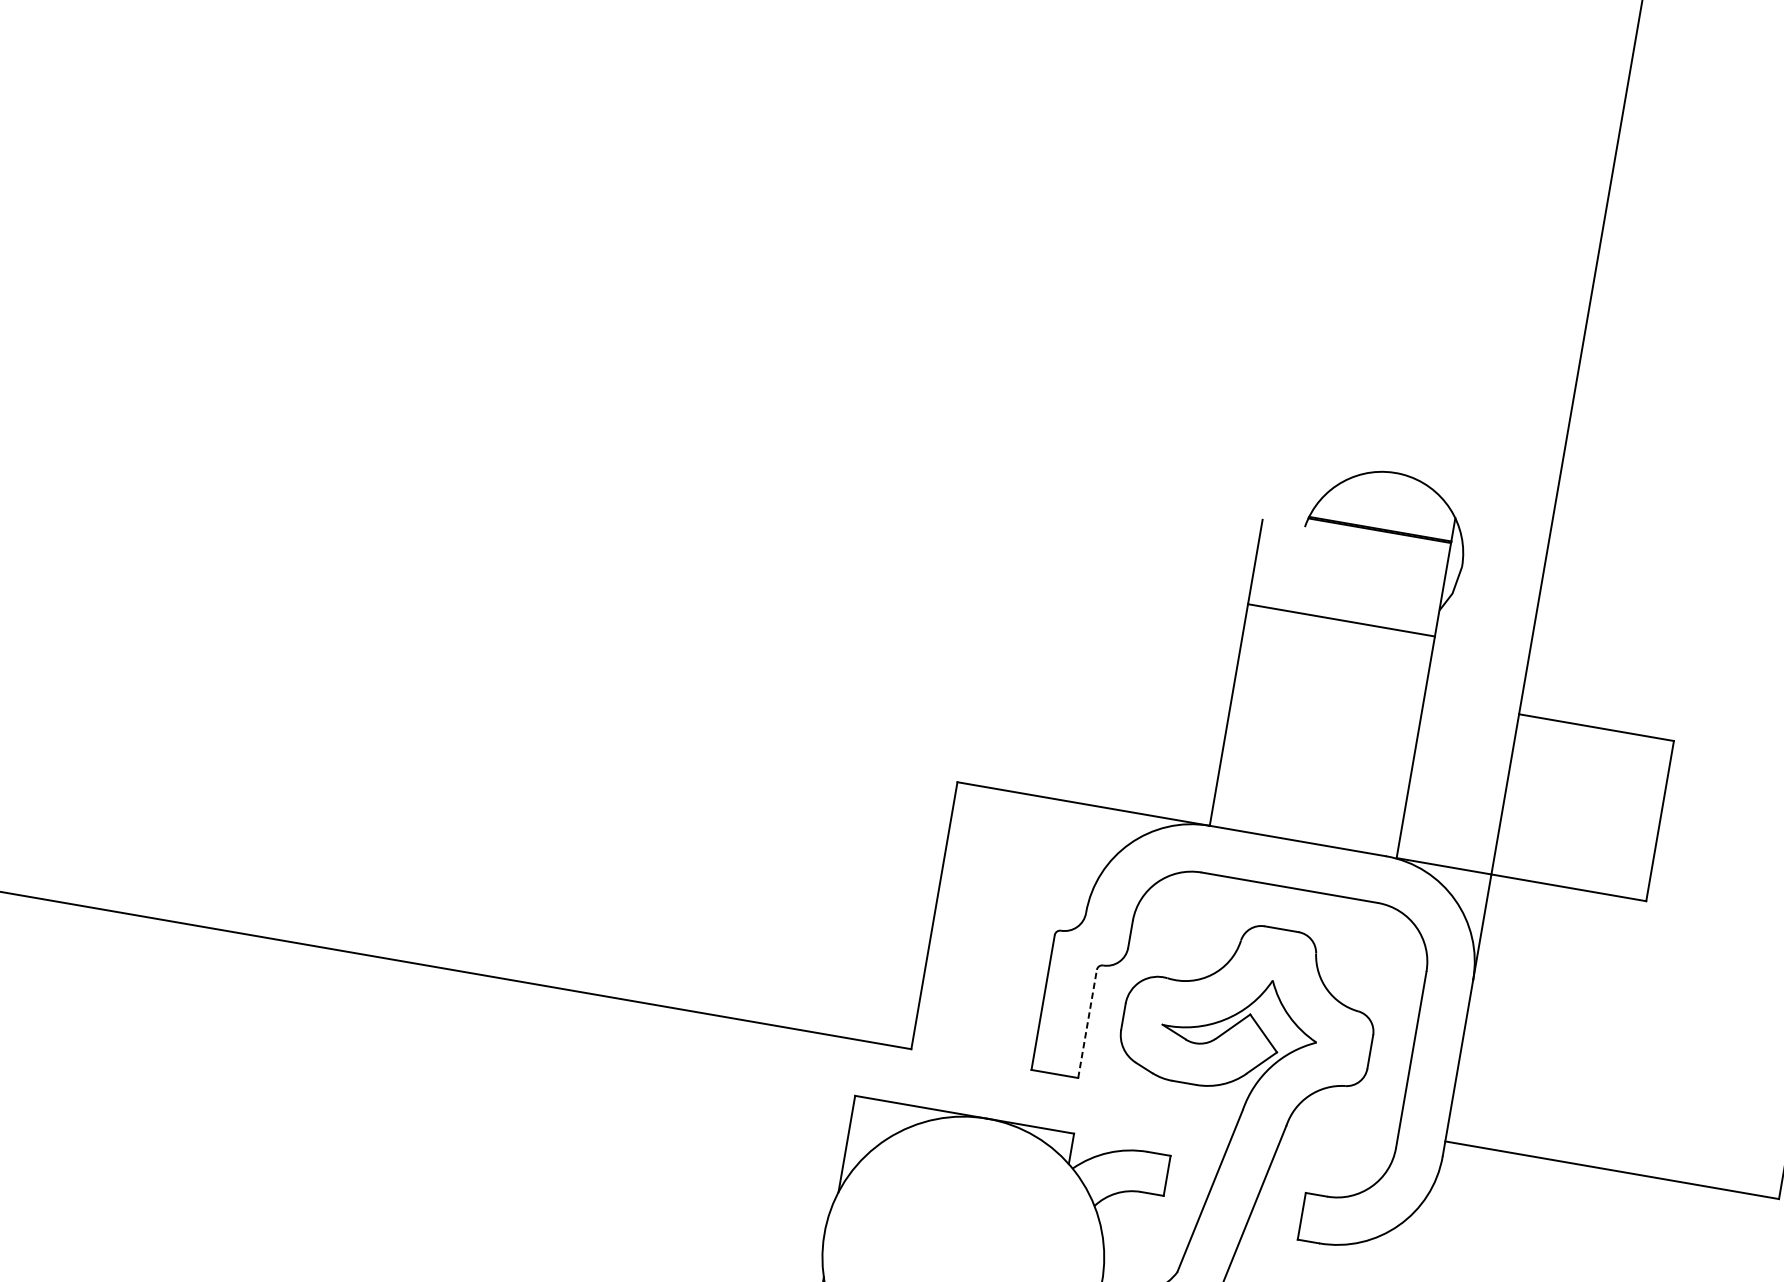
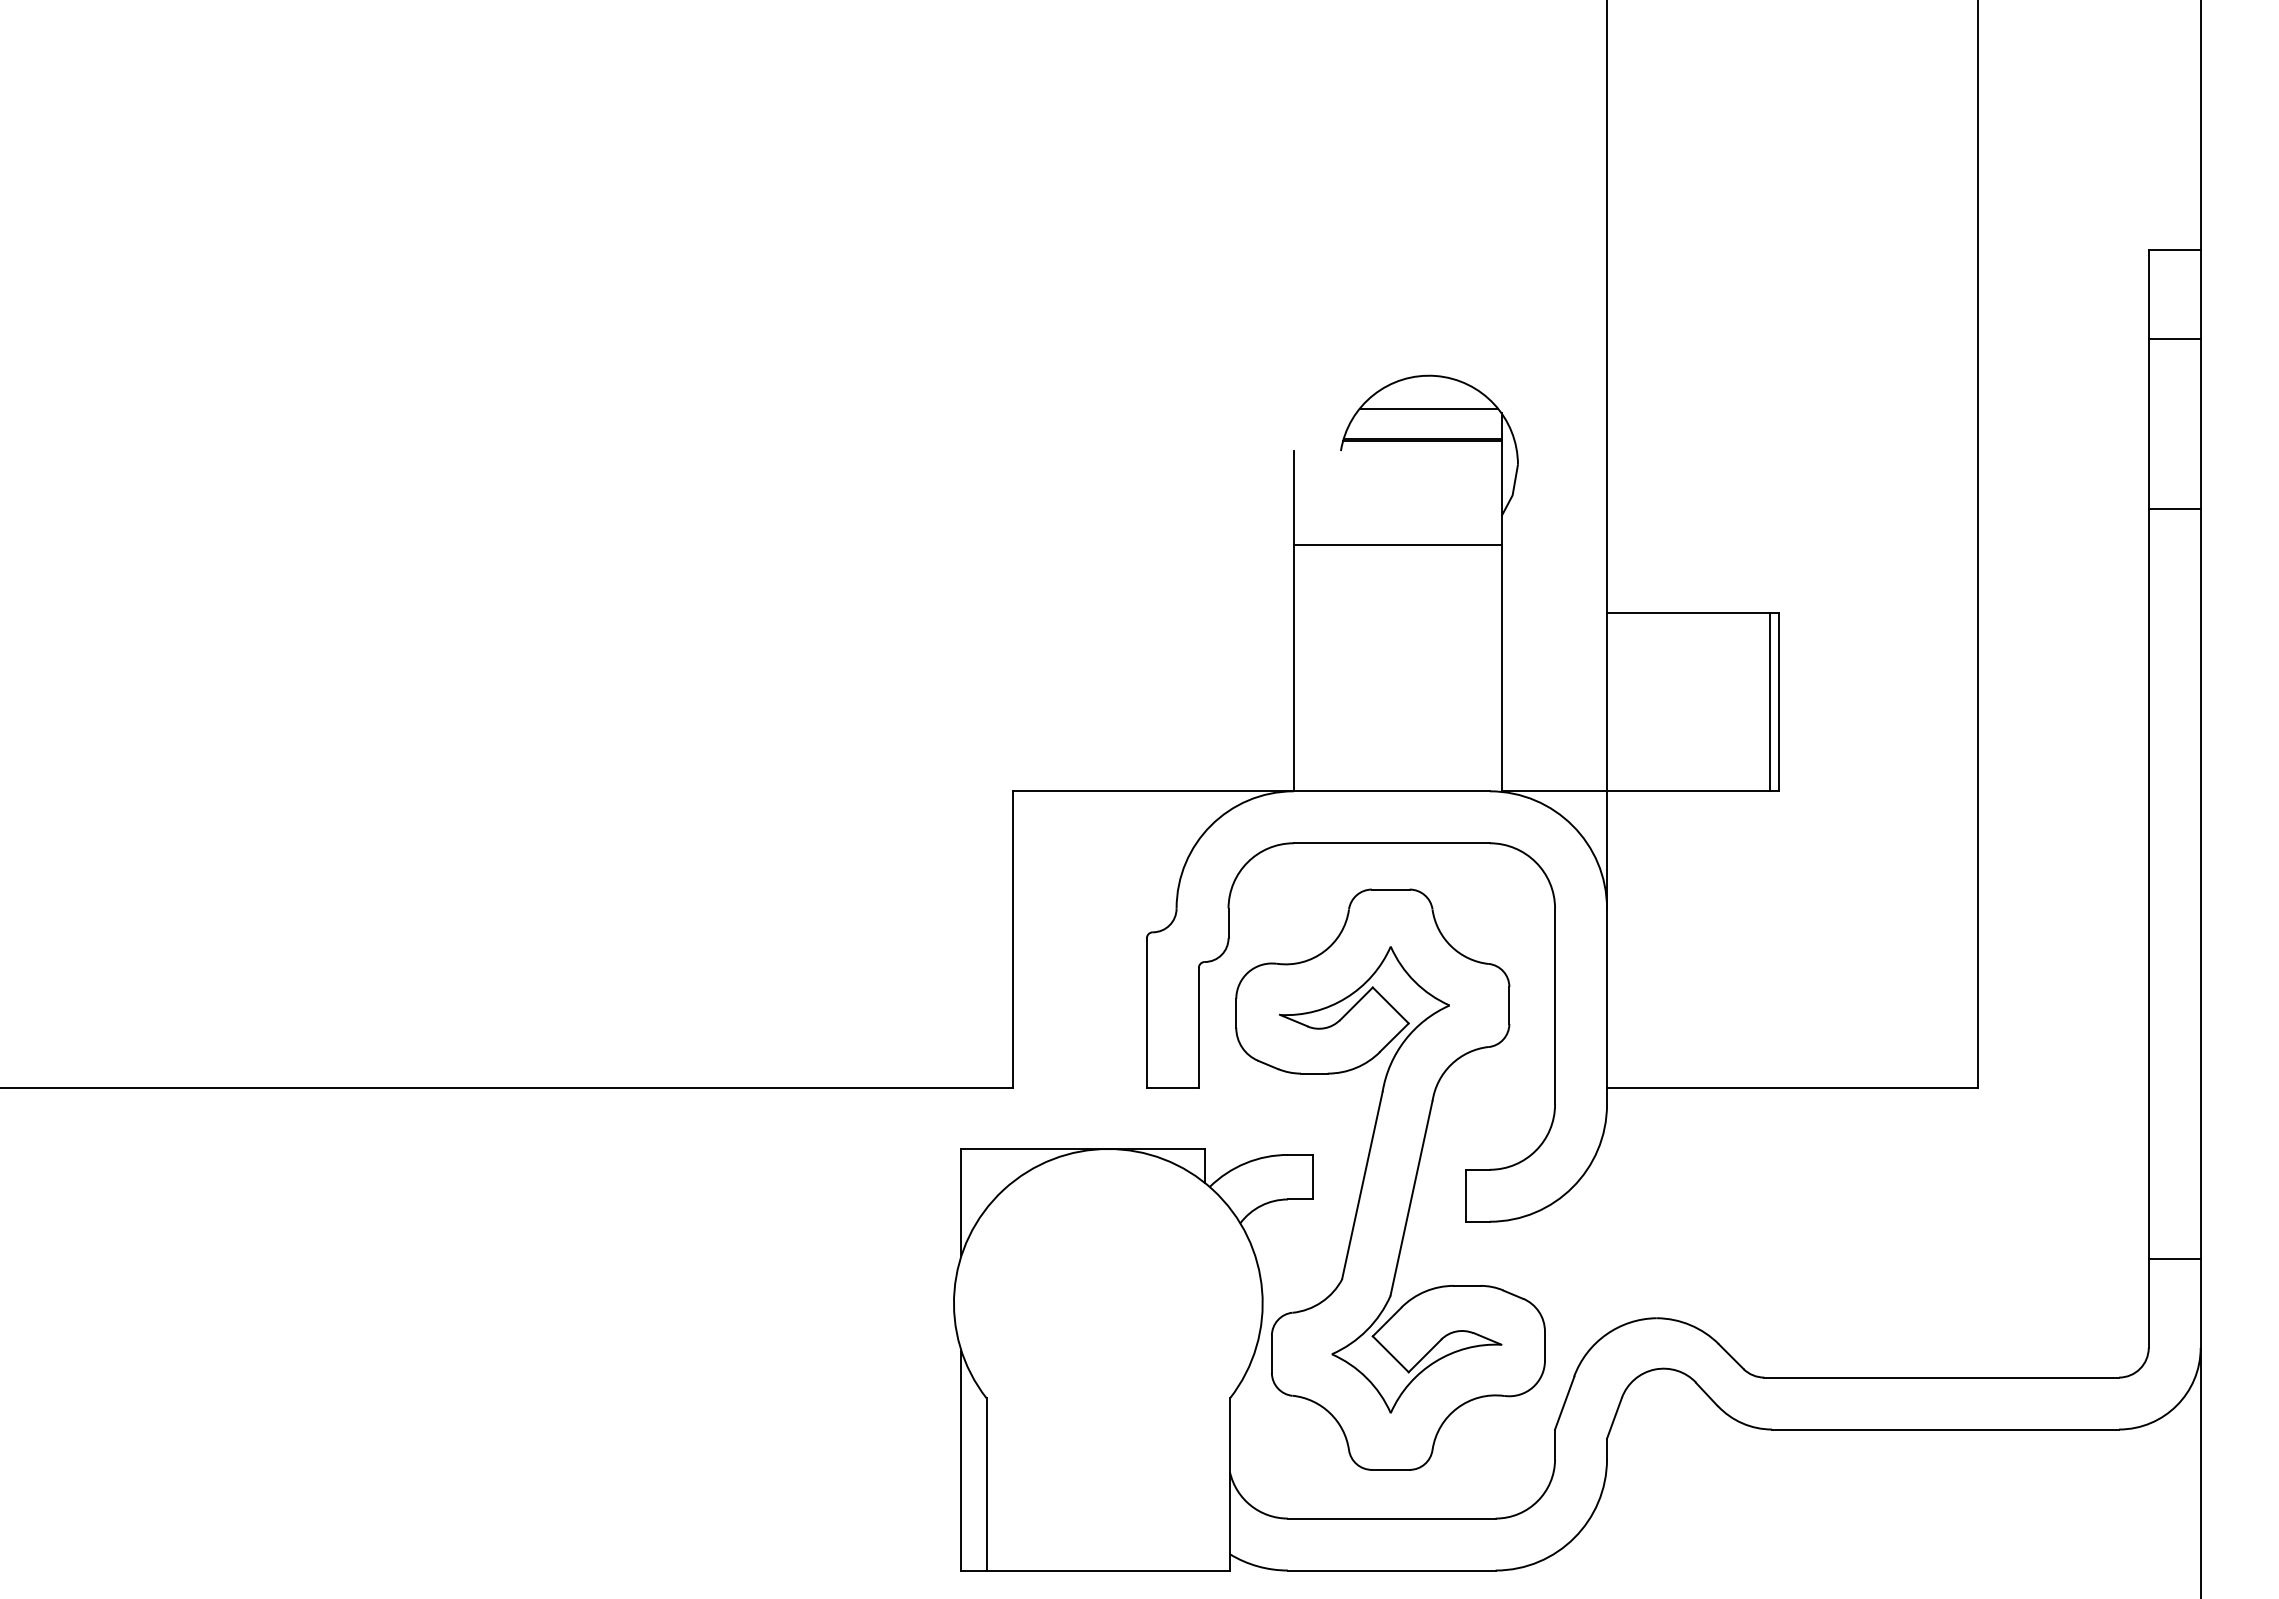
line: (1390, 502) -> (1428, 408), added
line: (1652, 819) -> (1770, 702), added
line: (1087, 1023) -> (1198, 1027), dashed -> solid

